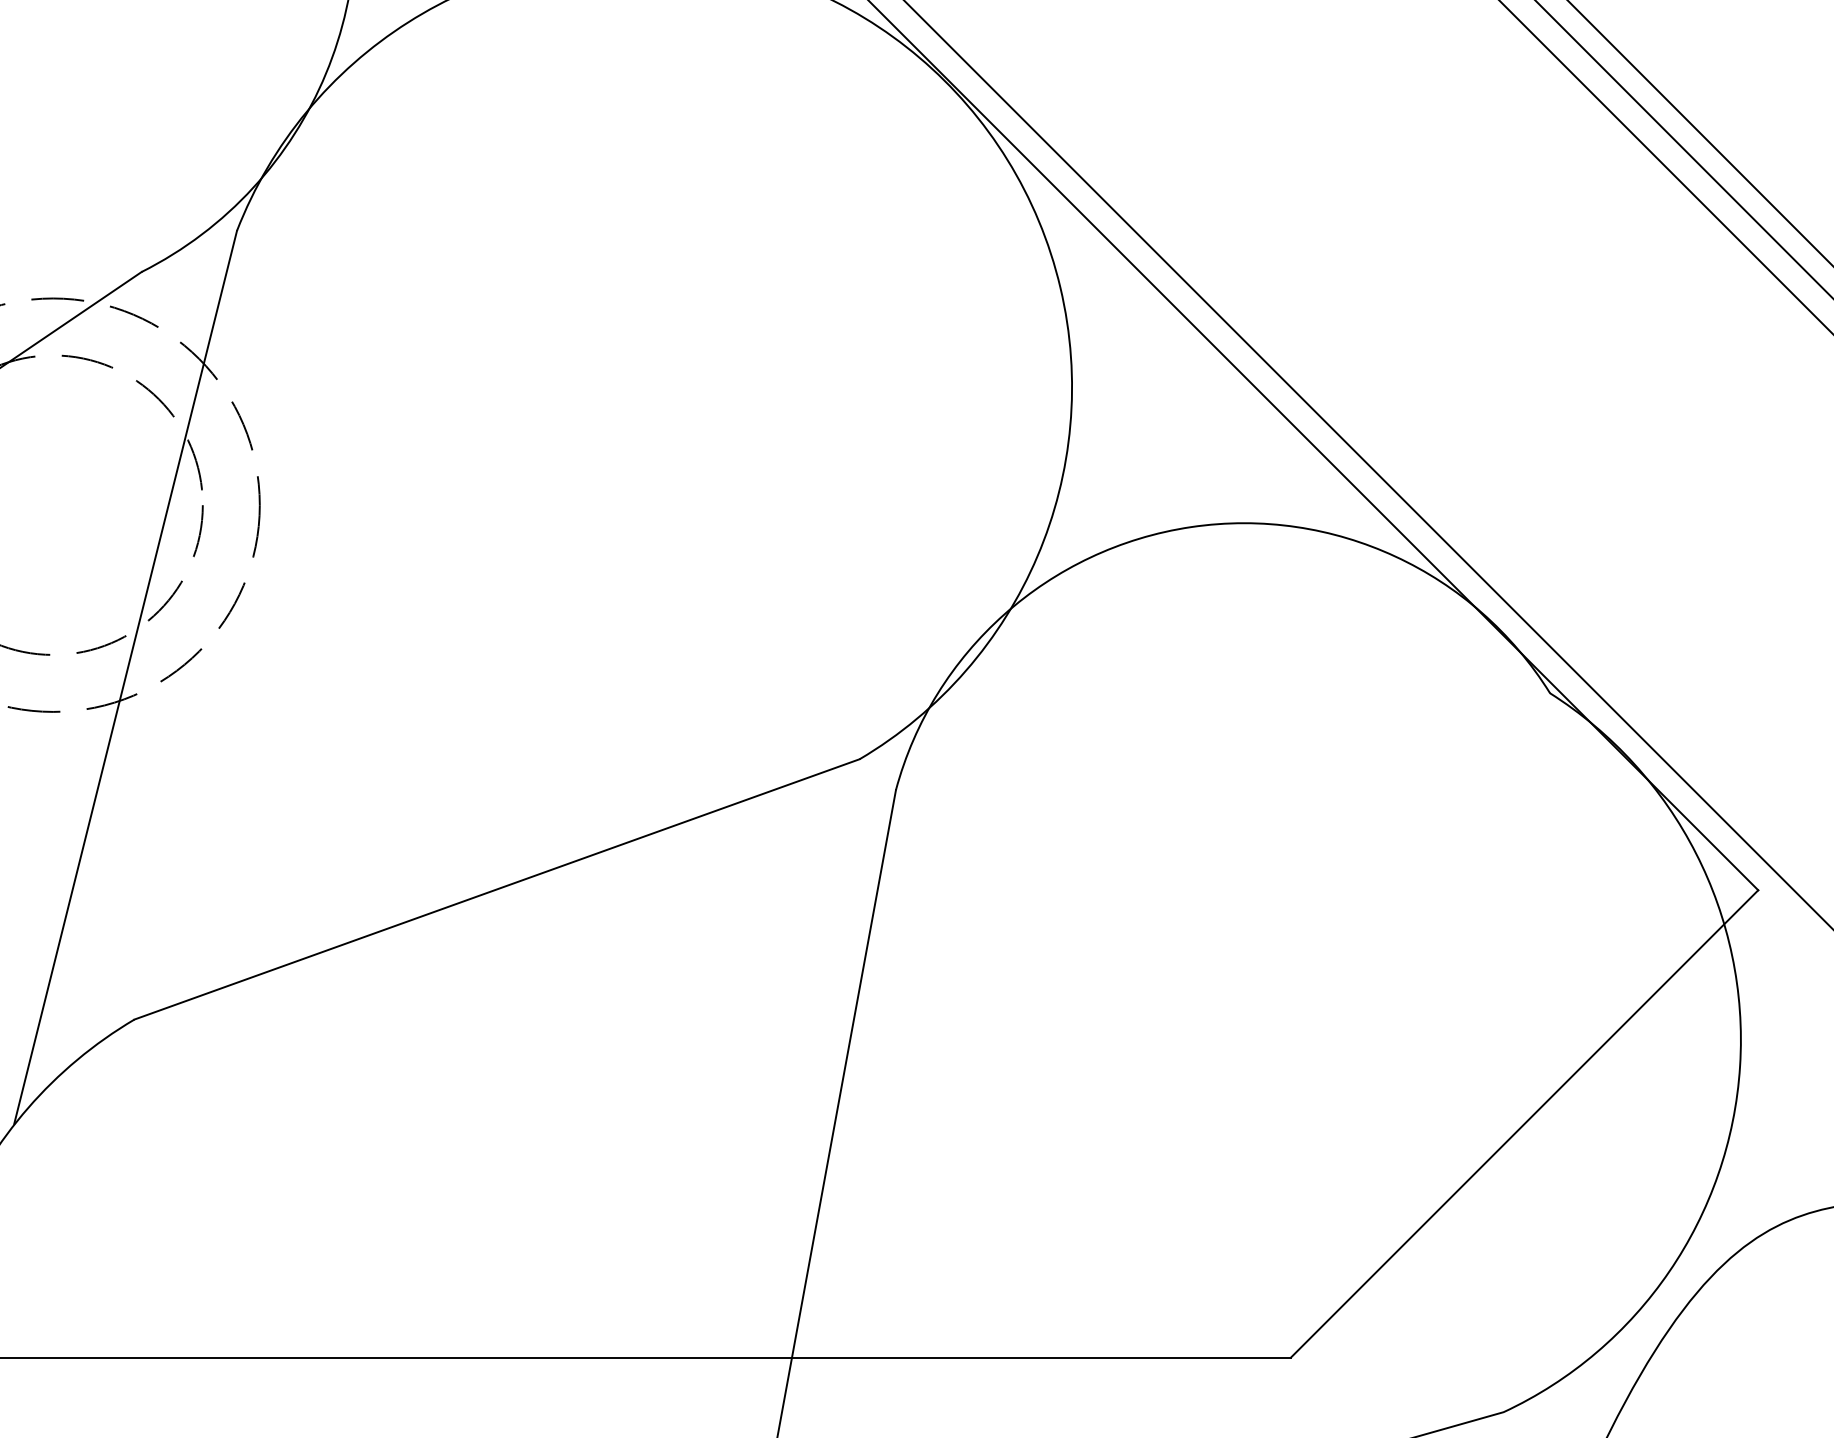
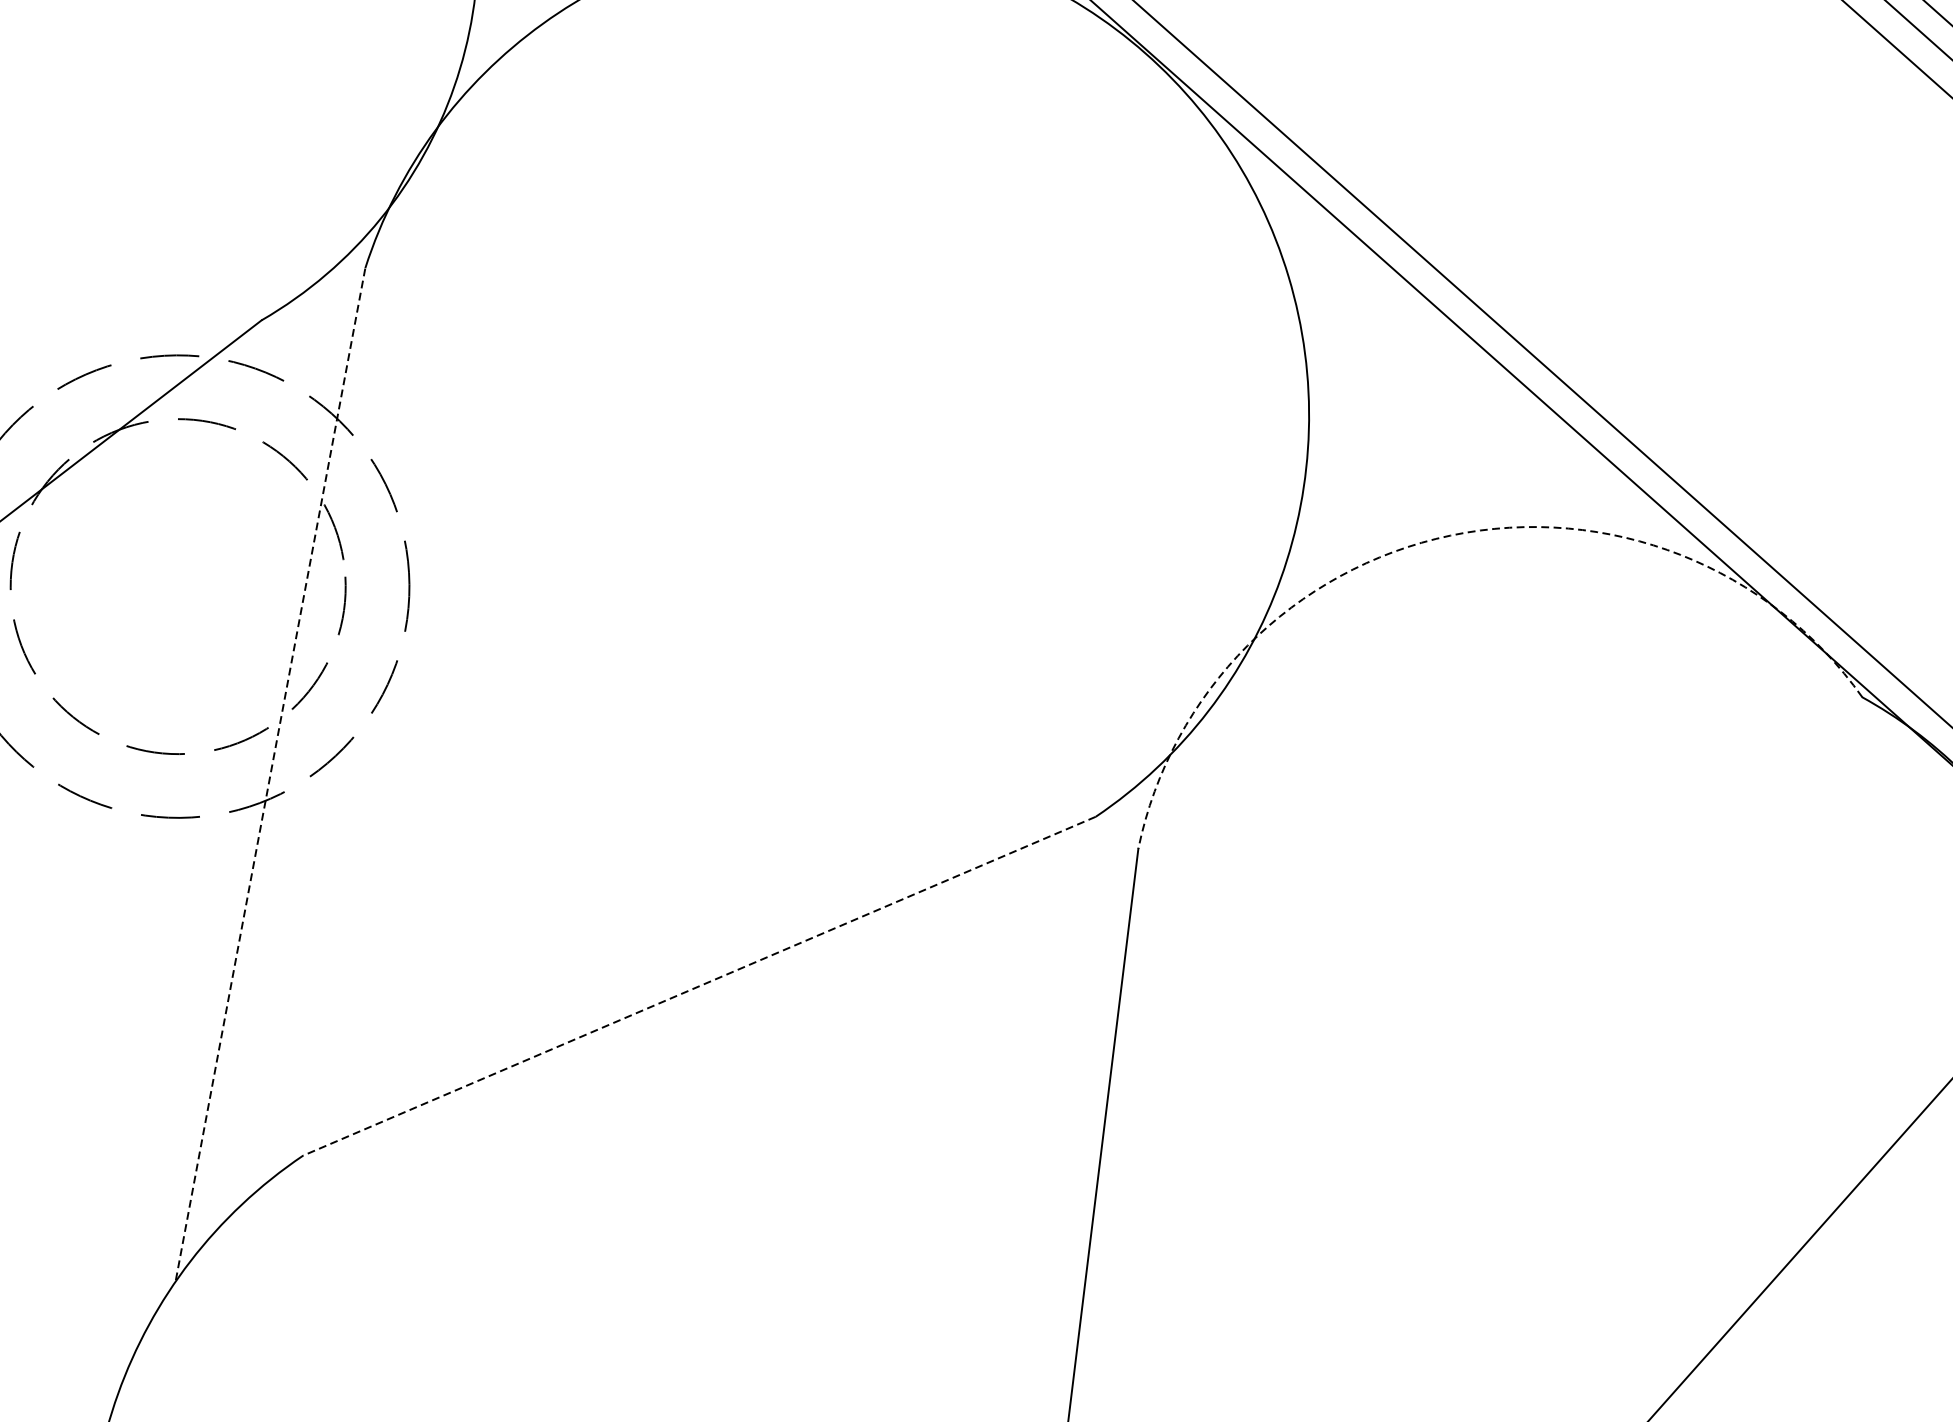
arc: (1191, 527) -> (1450, 536), solid -> dashed
line: (125, 676) -> (270, 773), solid -> dashed
line: (496, 889) -> (698, 986), solid -> dashed

